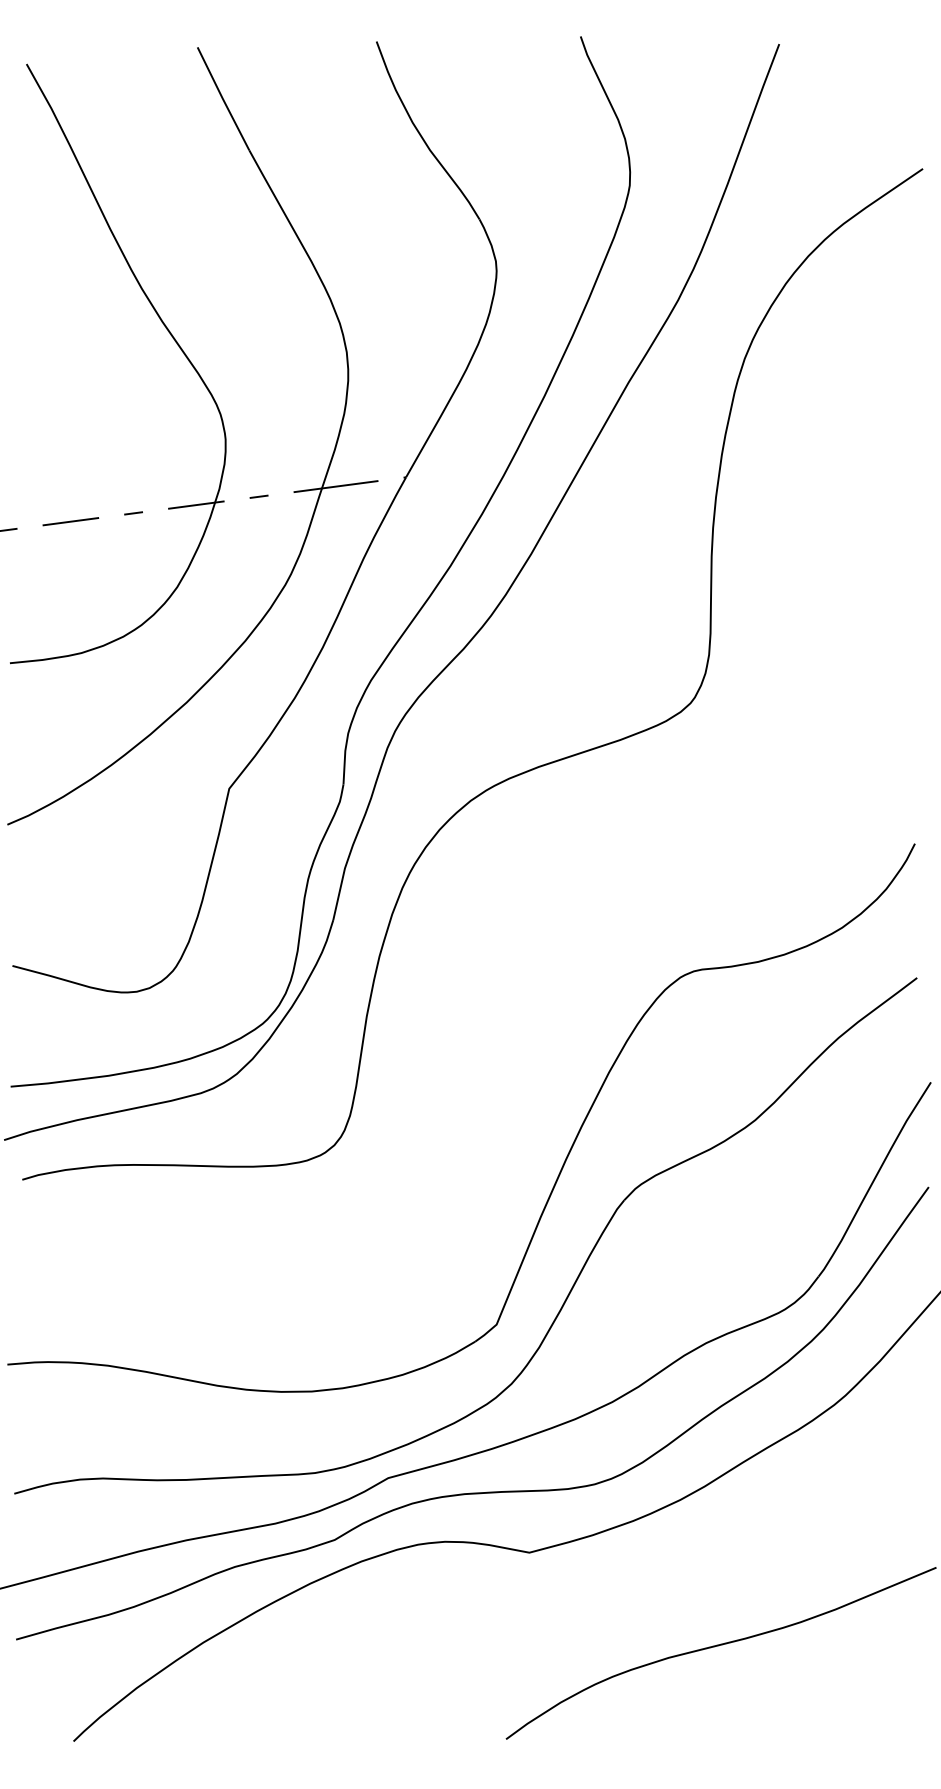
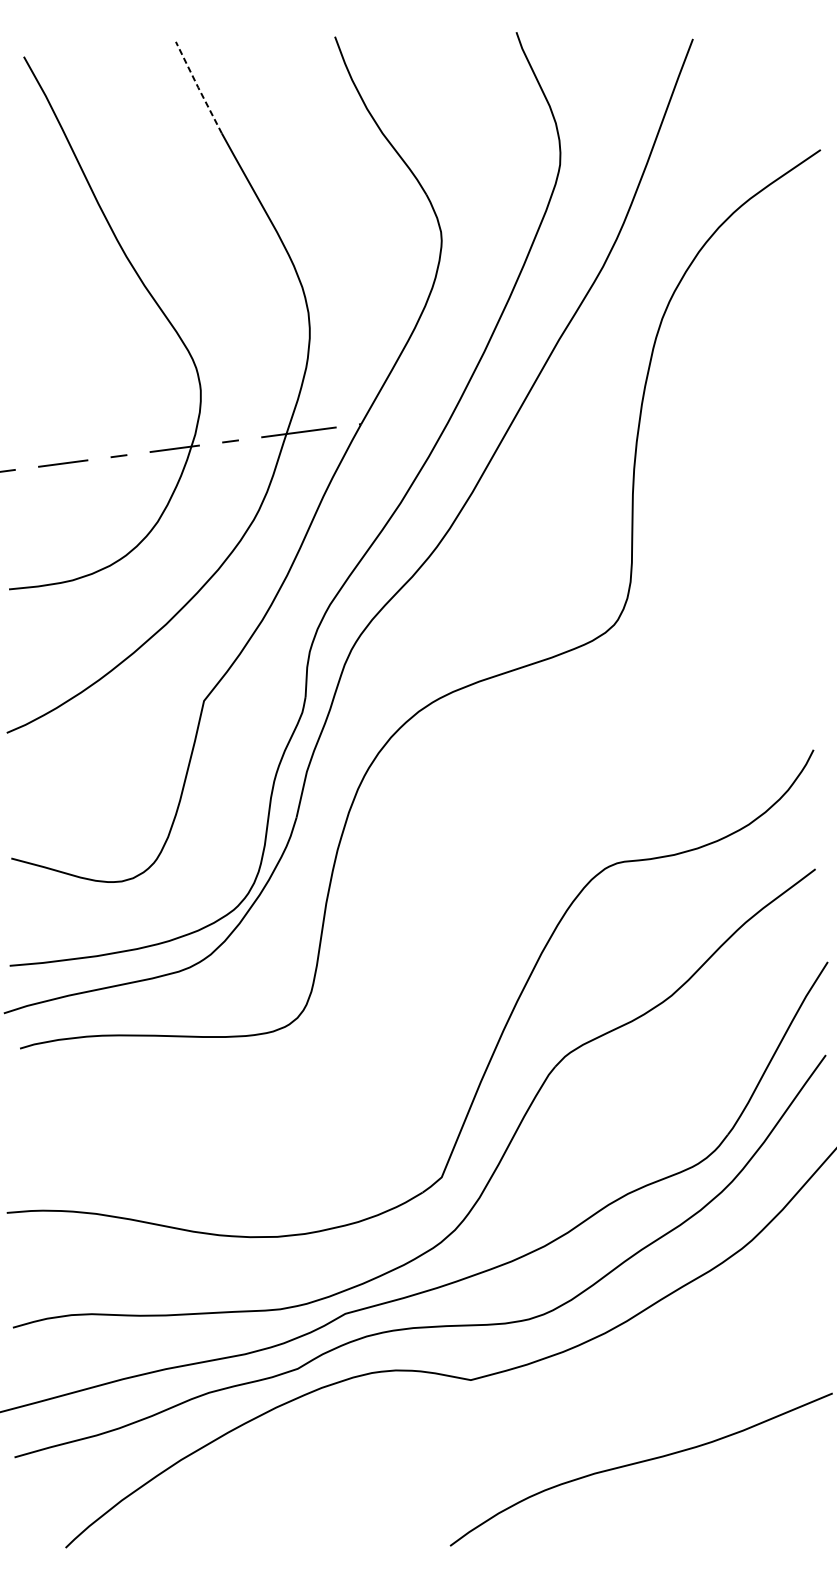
line: (222, 98) -> (198, 87), solid -> dashed

